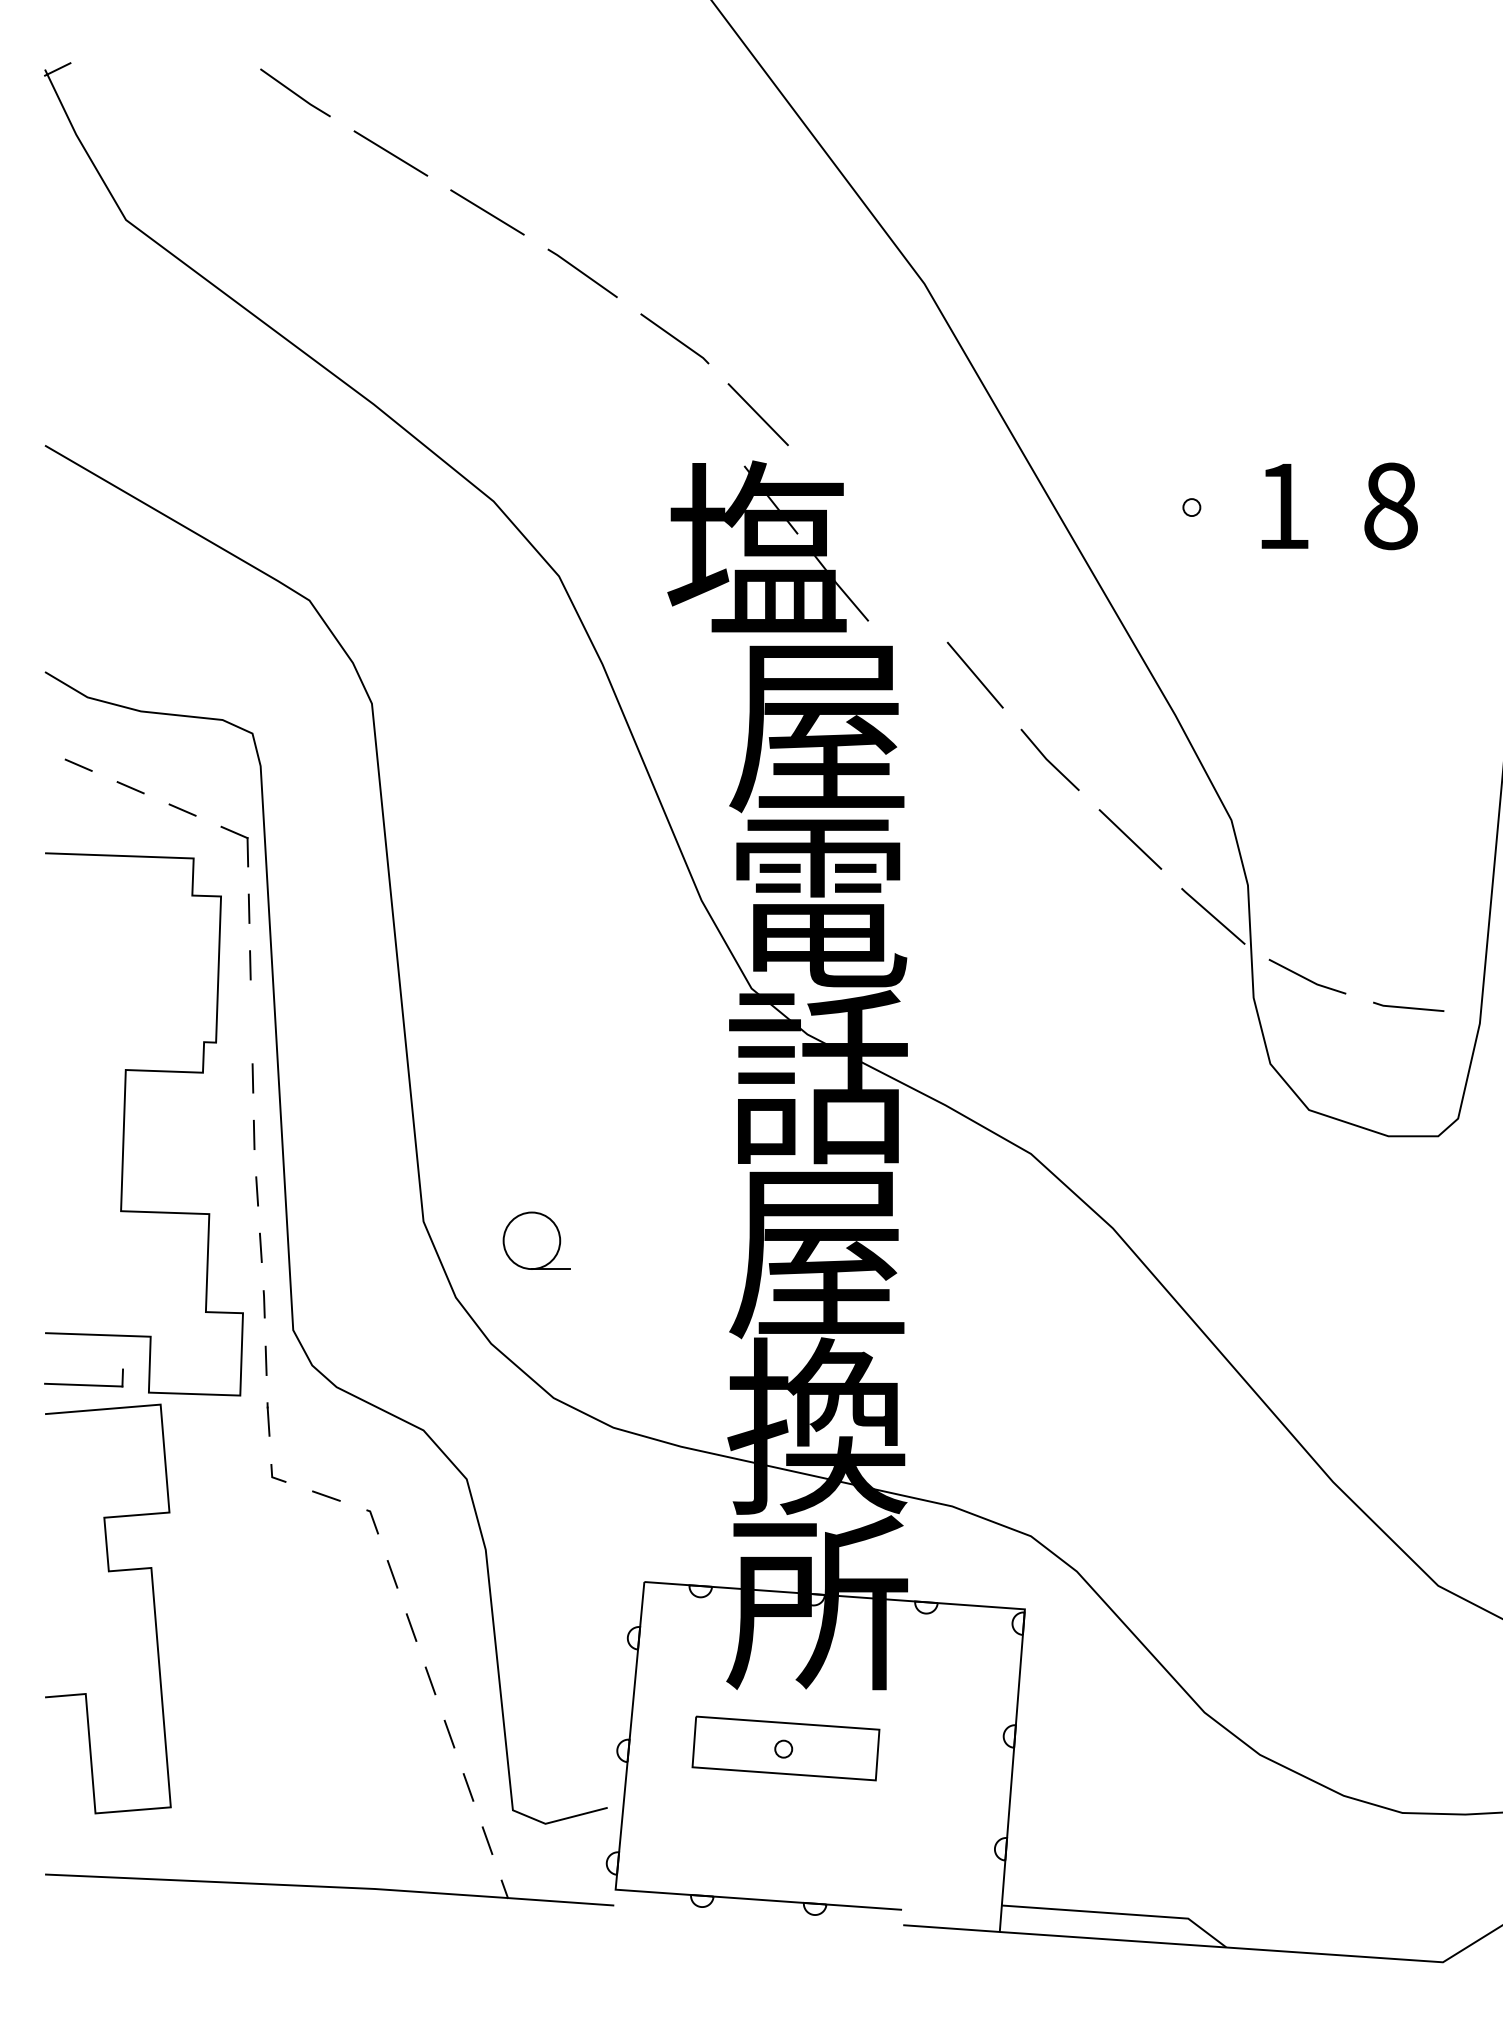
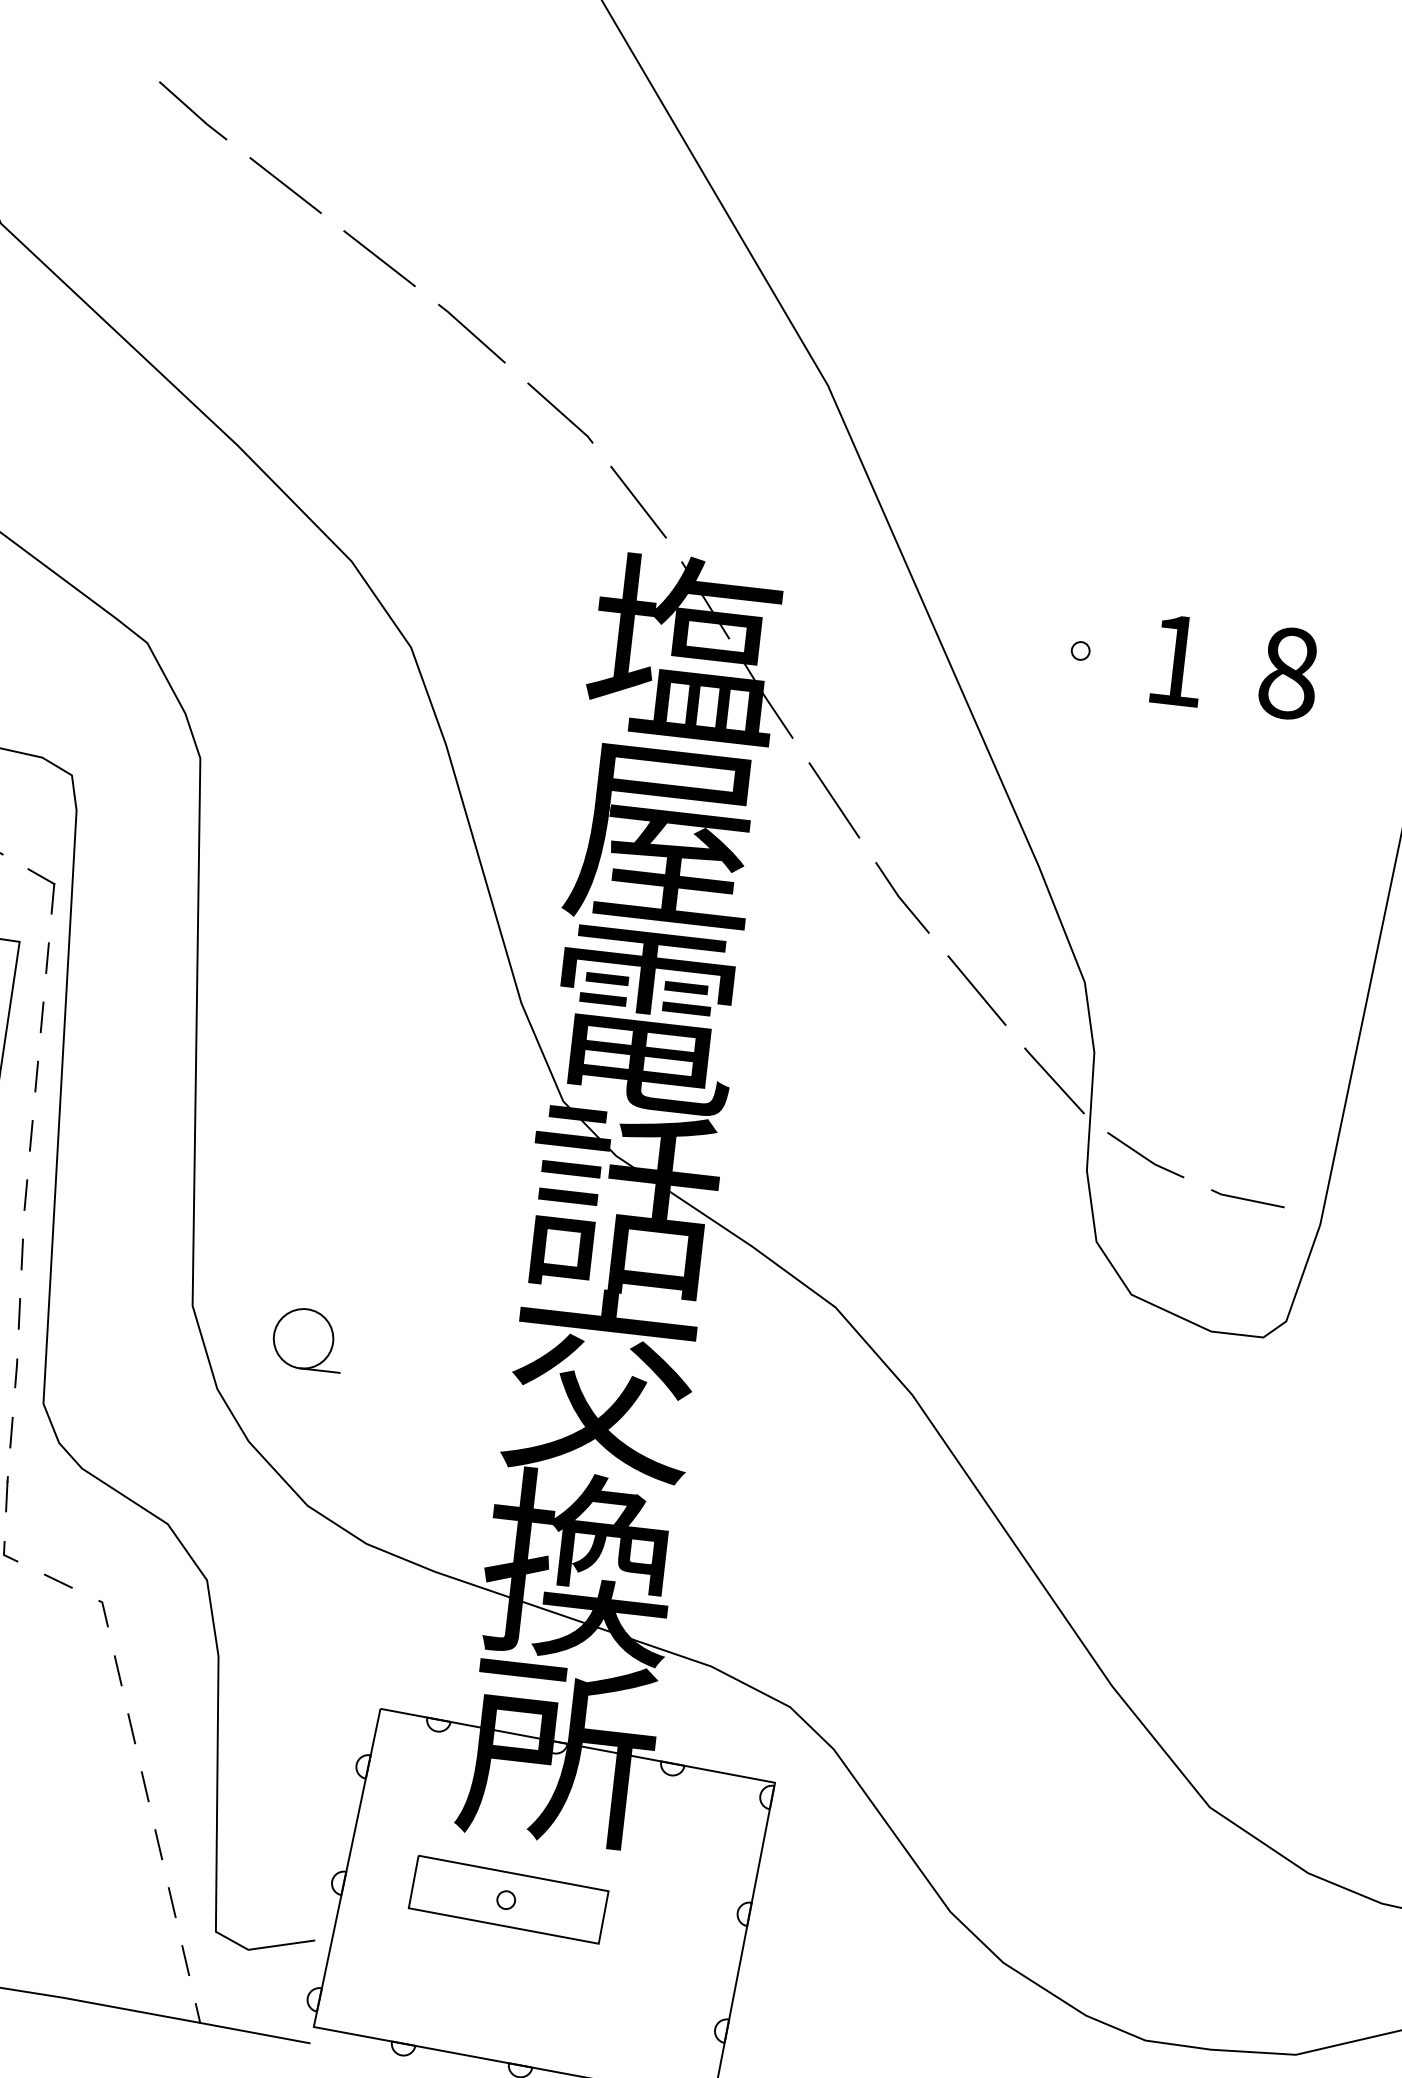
part: (768, 546) -> (697, 648), moved
line: (251, 1021) -> (36, 1076), added
text: (818, 1250) -> (601, 1383), 屋 -> 交

